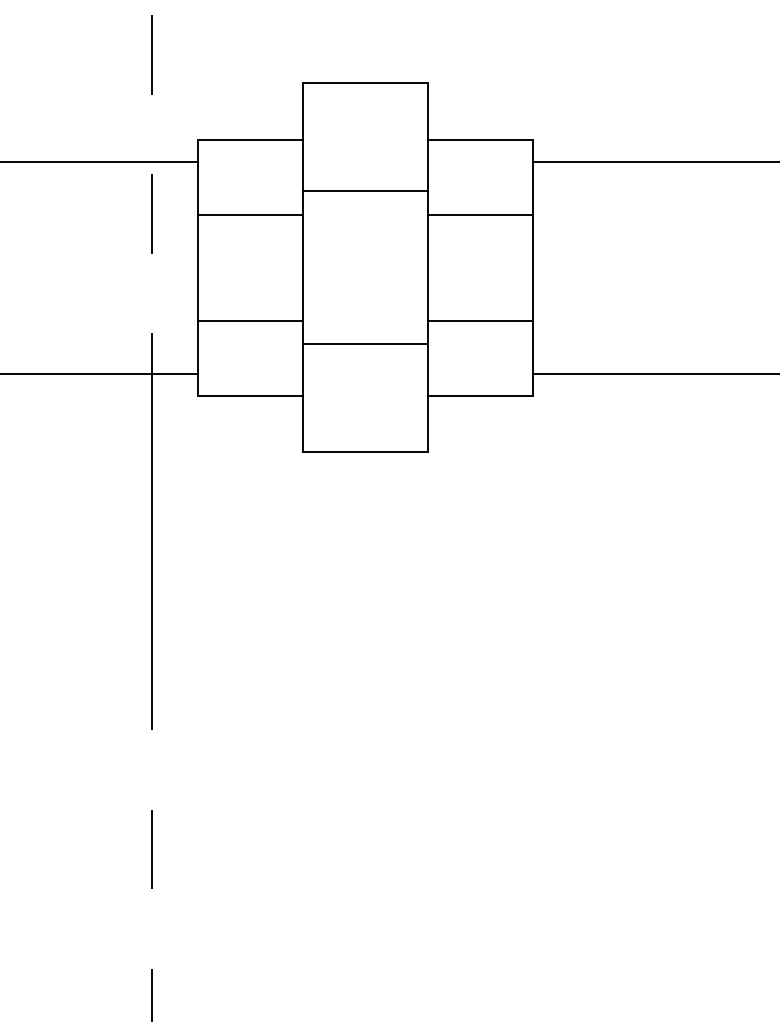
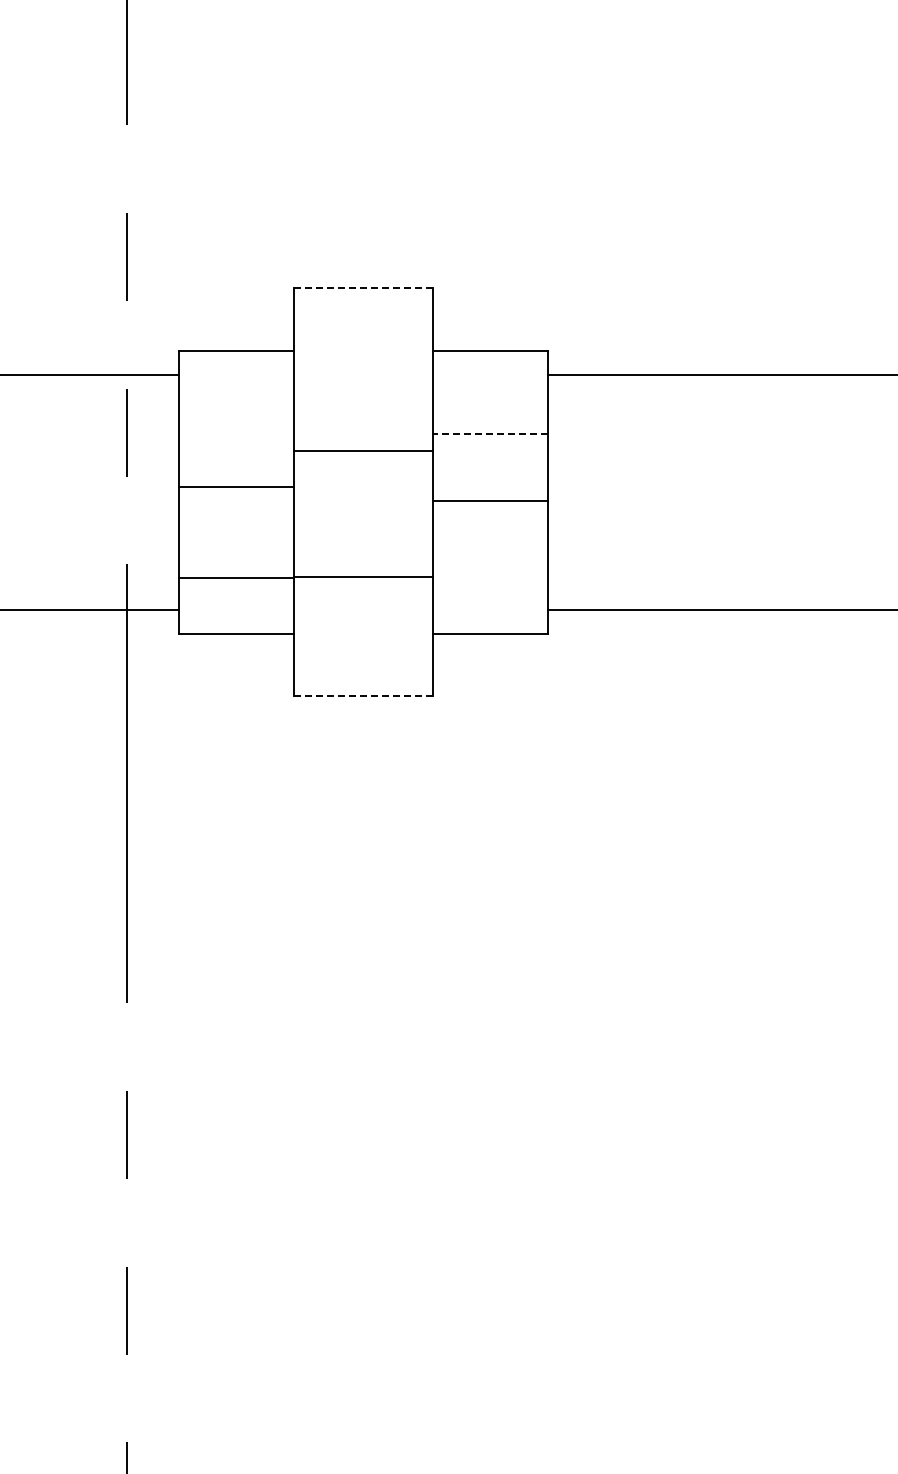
line: (365, 83) -> (363, 288), solid -> dashed
line: (365, 191) -> (363, 450), moved
line: (250, 214) -> (236, 486), moved
line: (480, 214) -> (490, 433), solid -> dashed
line: (250, 321) -> (236, 578), moved
line: (480, 321) -> (490, 501), moved
line: (365, 452) -> (363, 696), solid -> dashed

